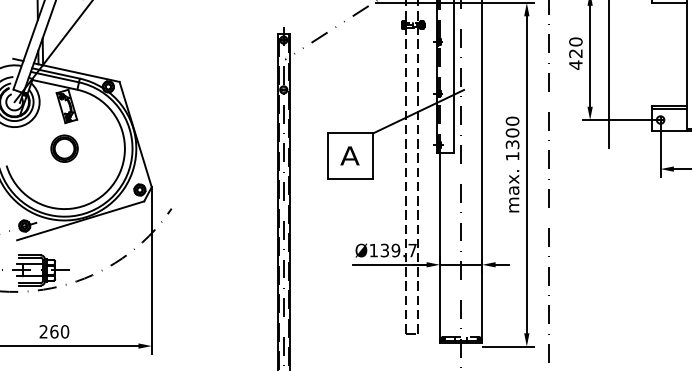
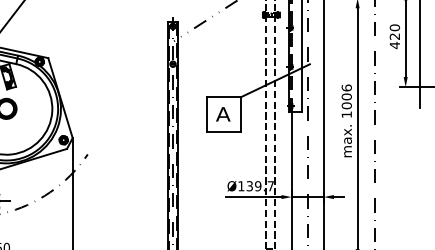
text: (512, 132) -> (346, 96), 1300 -> 1006

